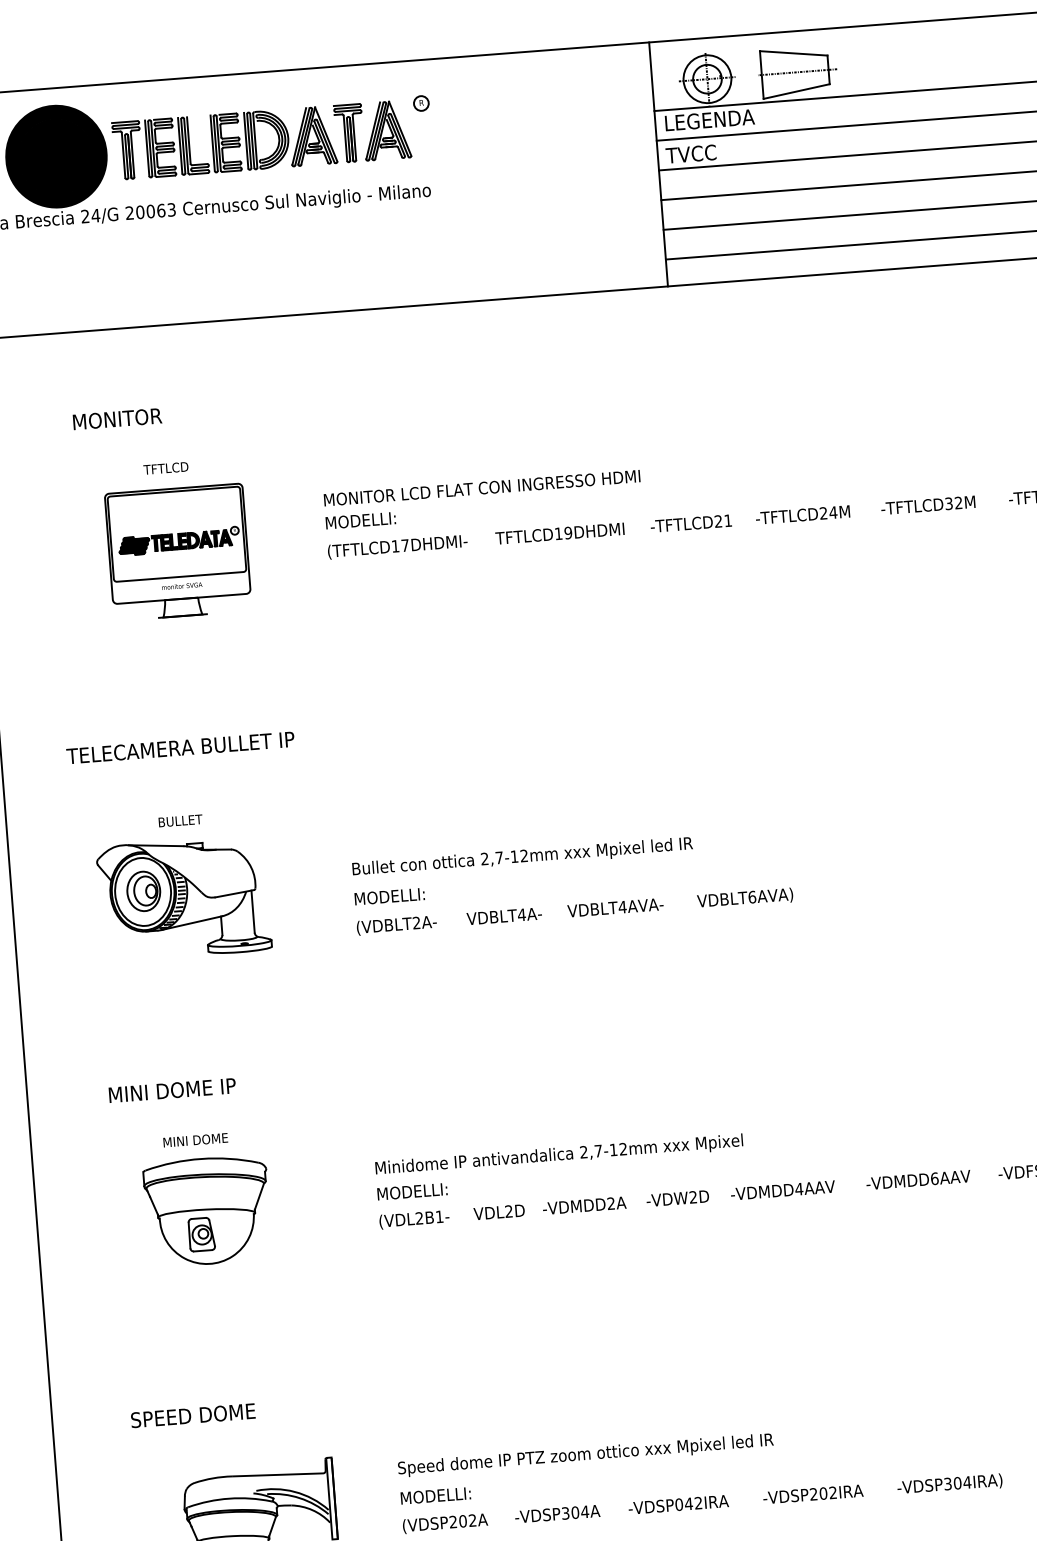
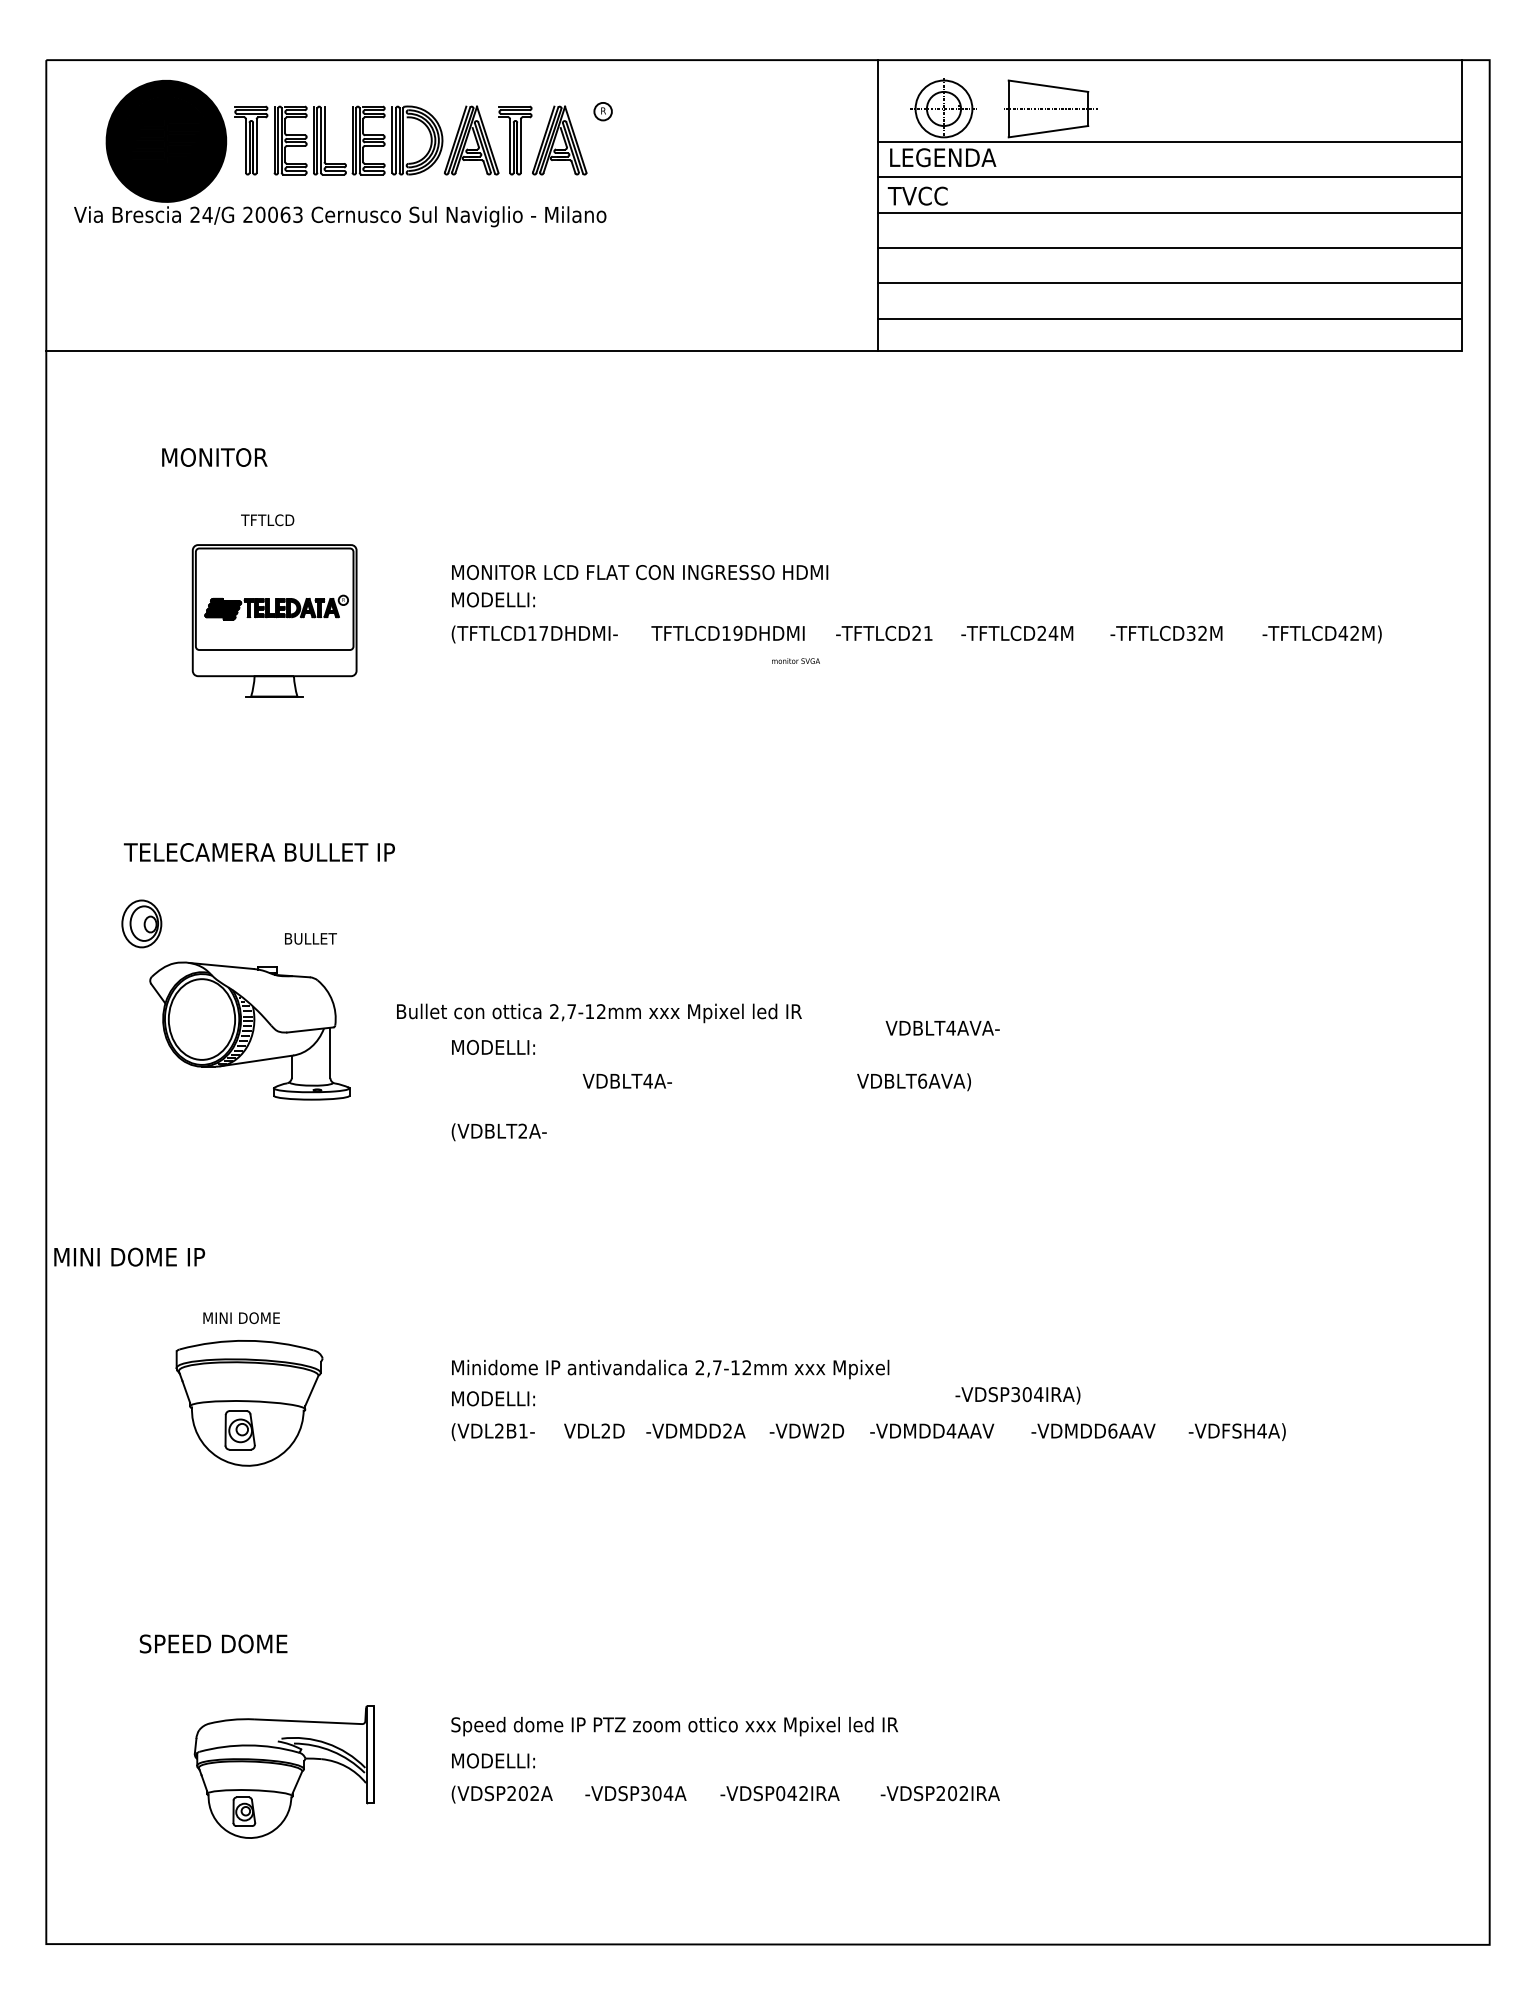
text: (181, 585) -> (795, 660), moved
text: (180, 820) -> (310, 938), moved
text: (522, 857) -> (599, 1013), moved
part: (143, 891) -> (141, 923), moved
text: (615, 907) -> (942, 1028), moved
text: (396, 925) -> (498, 1132), moved
text: (172, 1089) -> (129, 1256), moved
text: (949, 1484) -> (1017, 1395), moved

